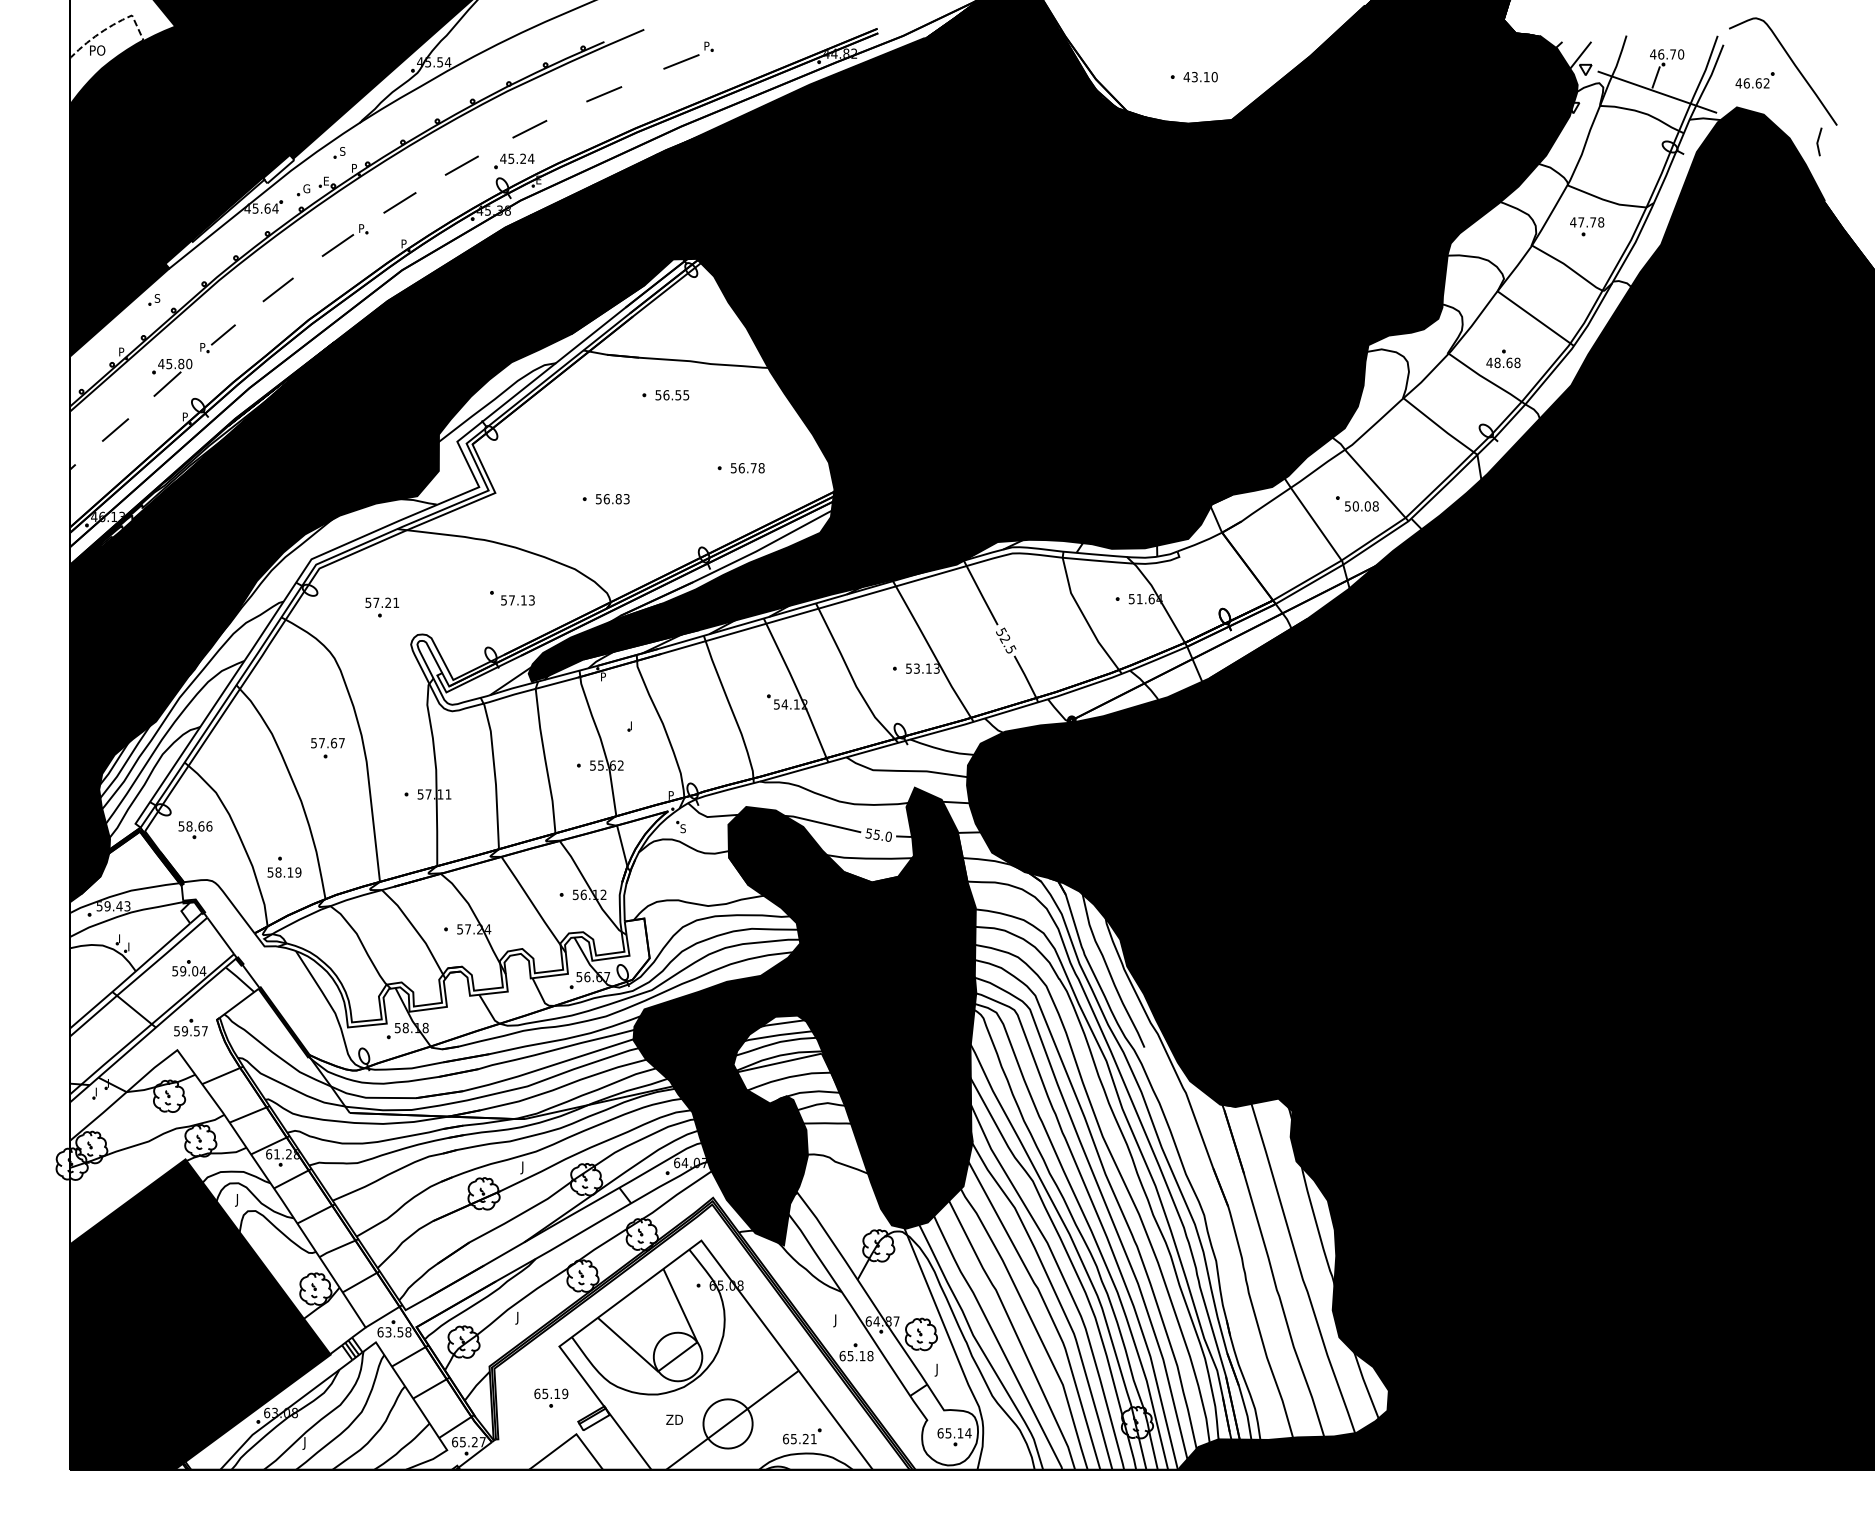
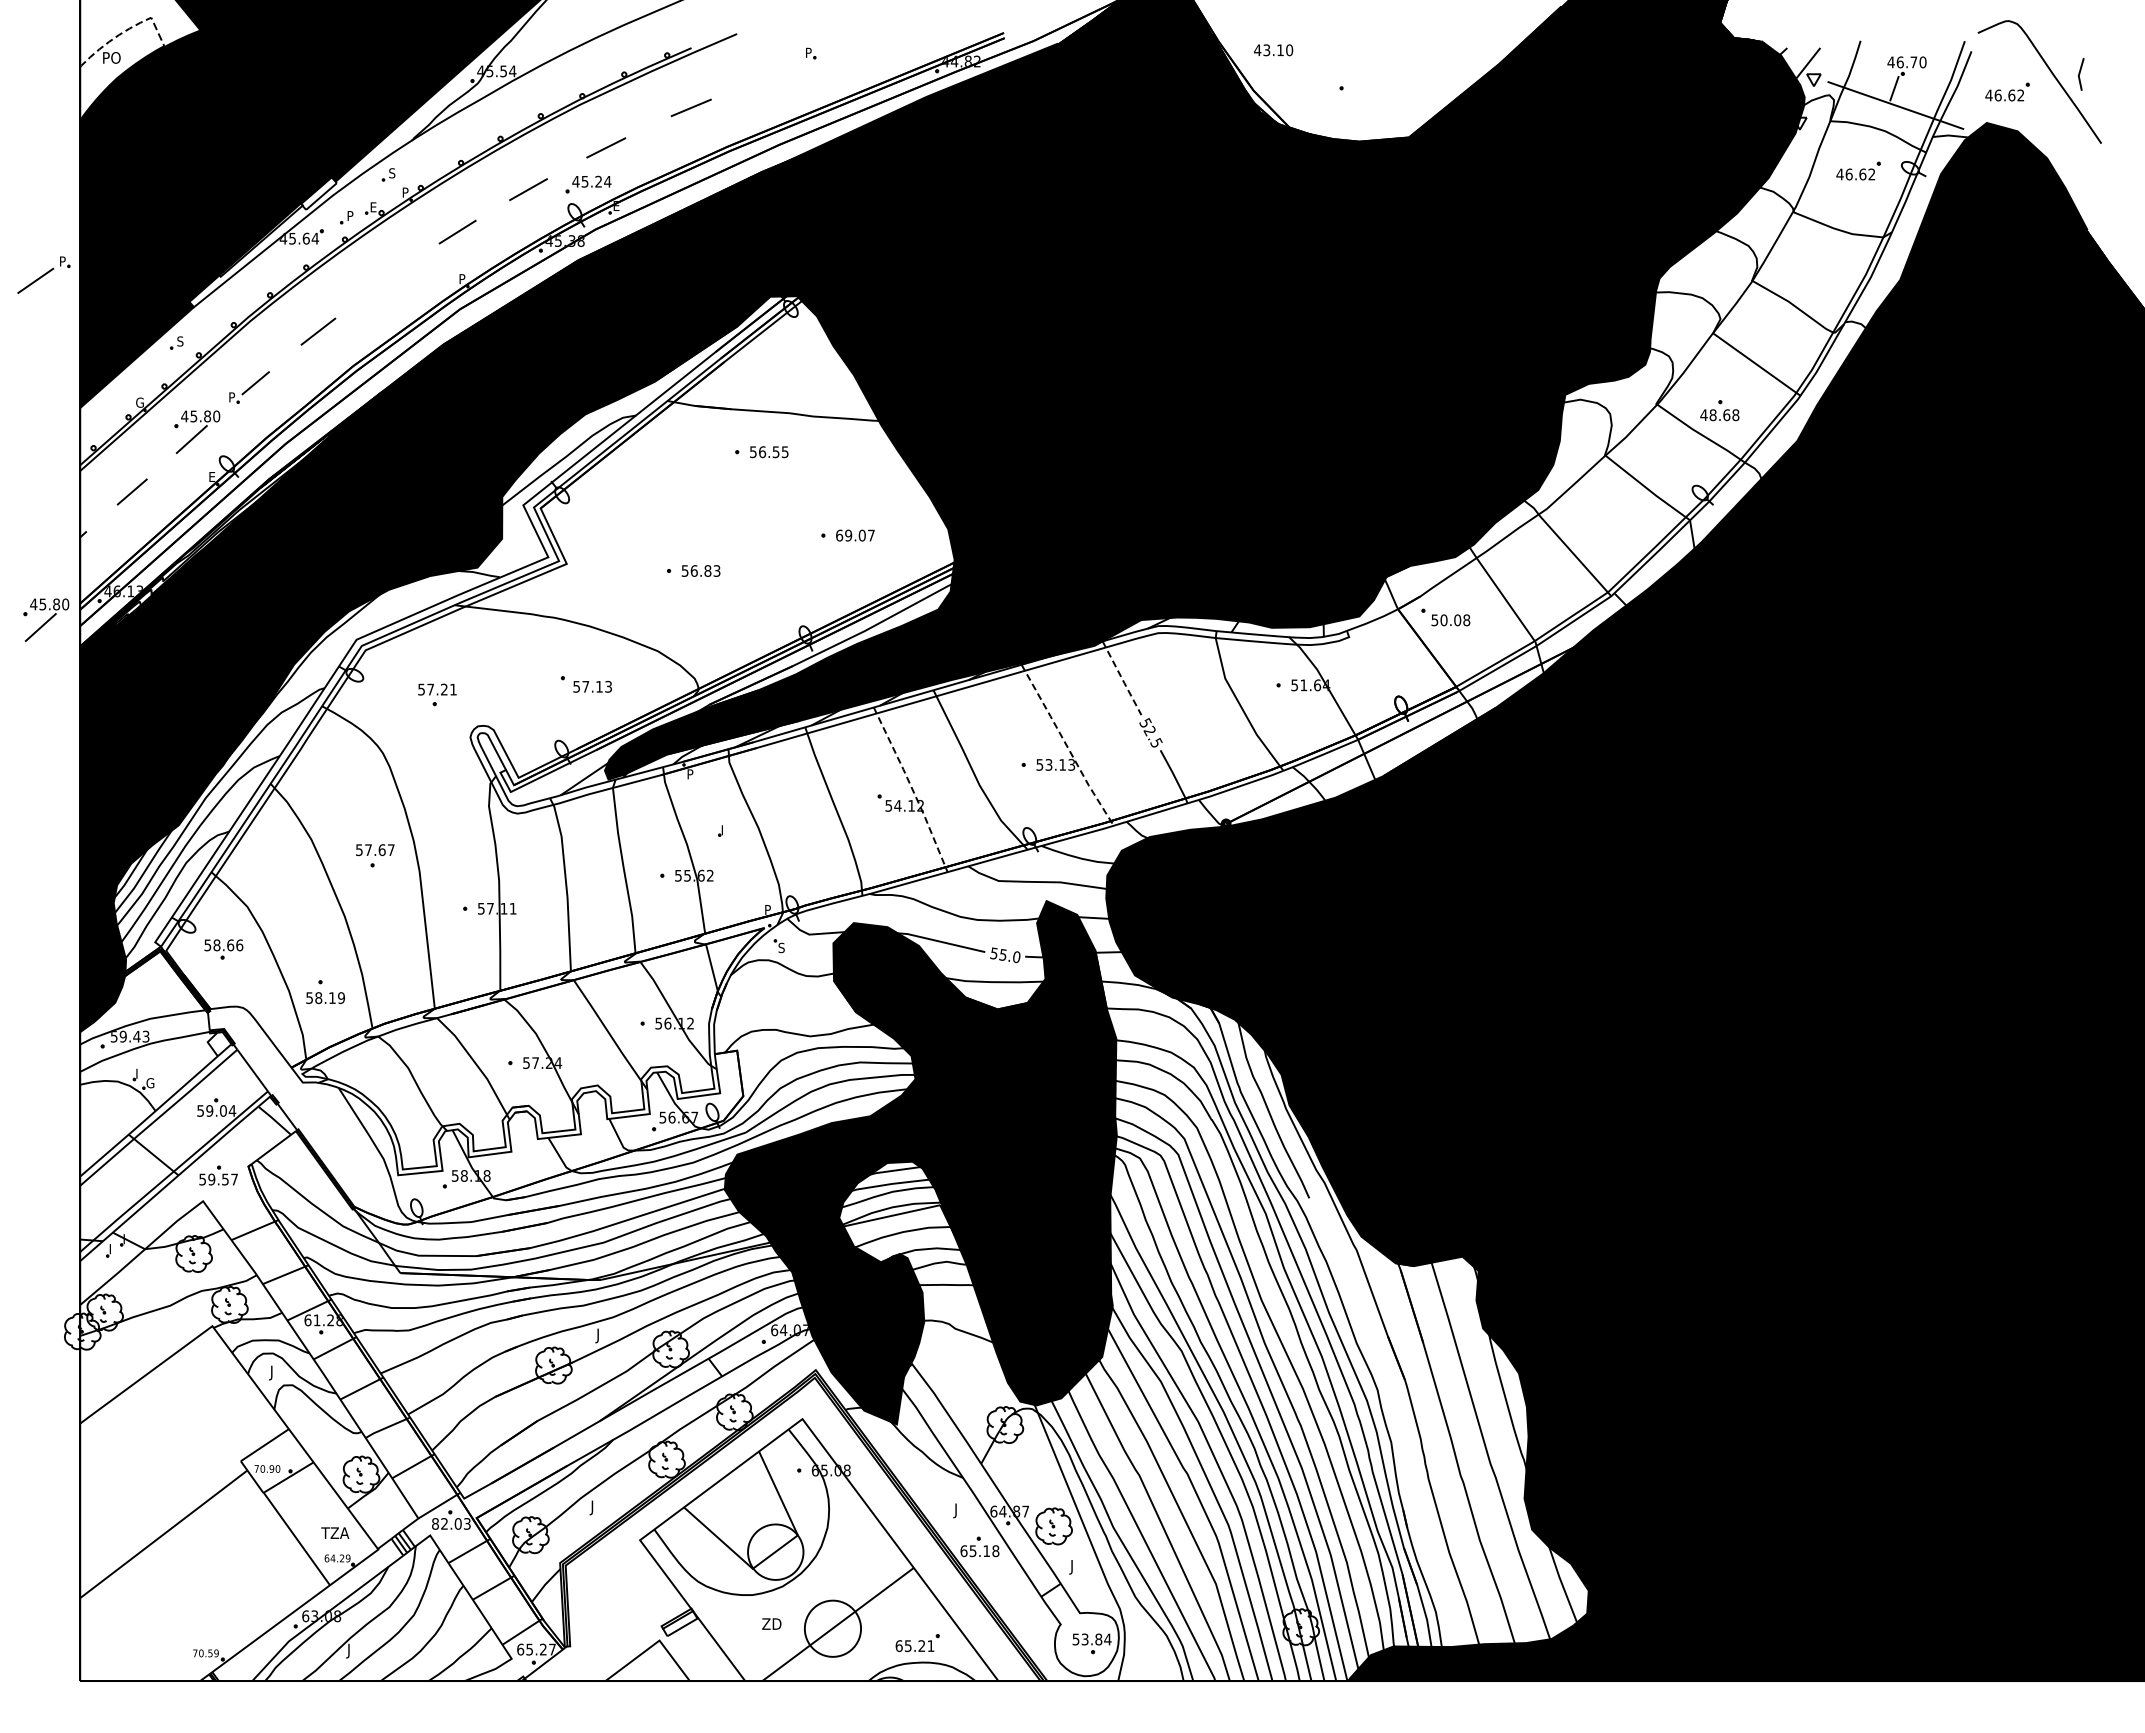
line: (681, 61) -> (779, 70), removed
text: (1200, 77) -> (1273, 50), moved
line: (1818, 141) -> (2080, 74), moved
part: (1624, 148) -> (1858, 170), added
text: (306, 188) -> (350, 215), G -> P
part: (1587, 226) -> (1815, 259), removed
part: (344, 239) -> (43, 274), moved
text: (121, 351) -> (139, 402), P -> G
text: (185, 416) -> (212, 476), P -> E
text: (747, 468) -> (855, 535), 56.78 -> 69.07
part: (1357, 503) -> (1445, 617), moved
part: (40, 541) -> (46, 619), added
line: (981, 593) -> (1122, 678), solid -> dashed
line: (932, 651) -> (1066, 745), solid -> dashed
line: (797, 690) -> (912, 789), solid -> dashed
text: (131, 947) -> (150, 1083), I -> G
fill: (200, 1314) -> (229, 1503), removed
text: (394, 1331) -> (451, 1523), 63.58 -> 82.03
part: (551, 1398) -> (630, 1599), removed
text: (950, 1433) -> (1087, 1639), 65.14 -> 53.84

